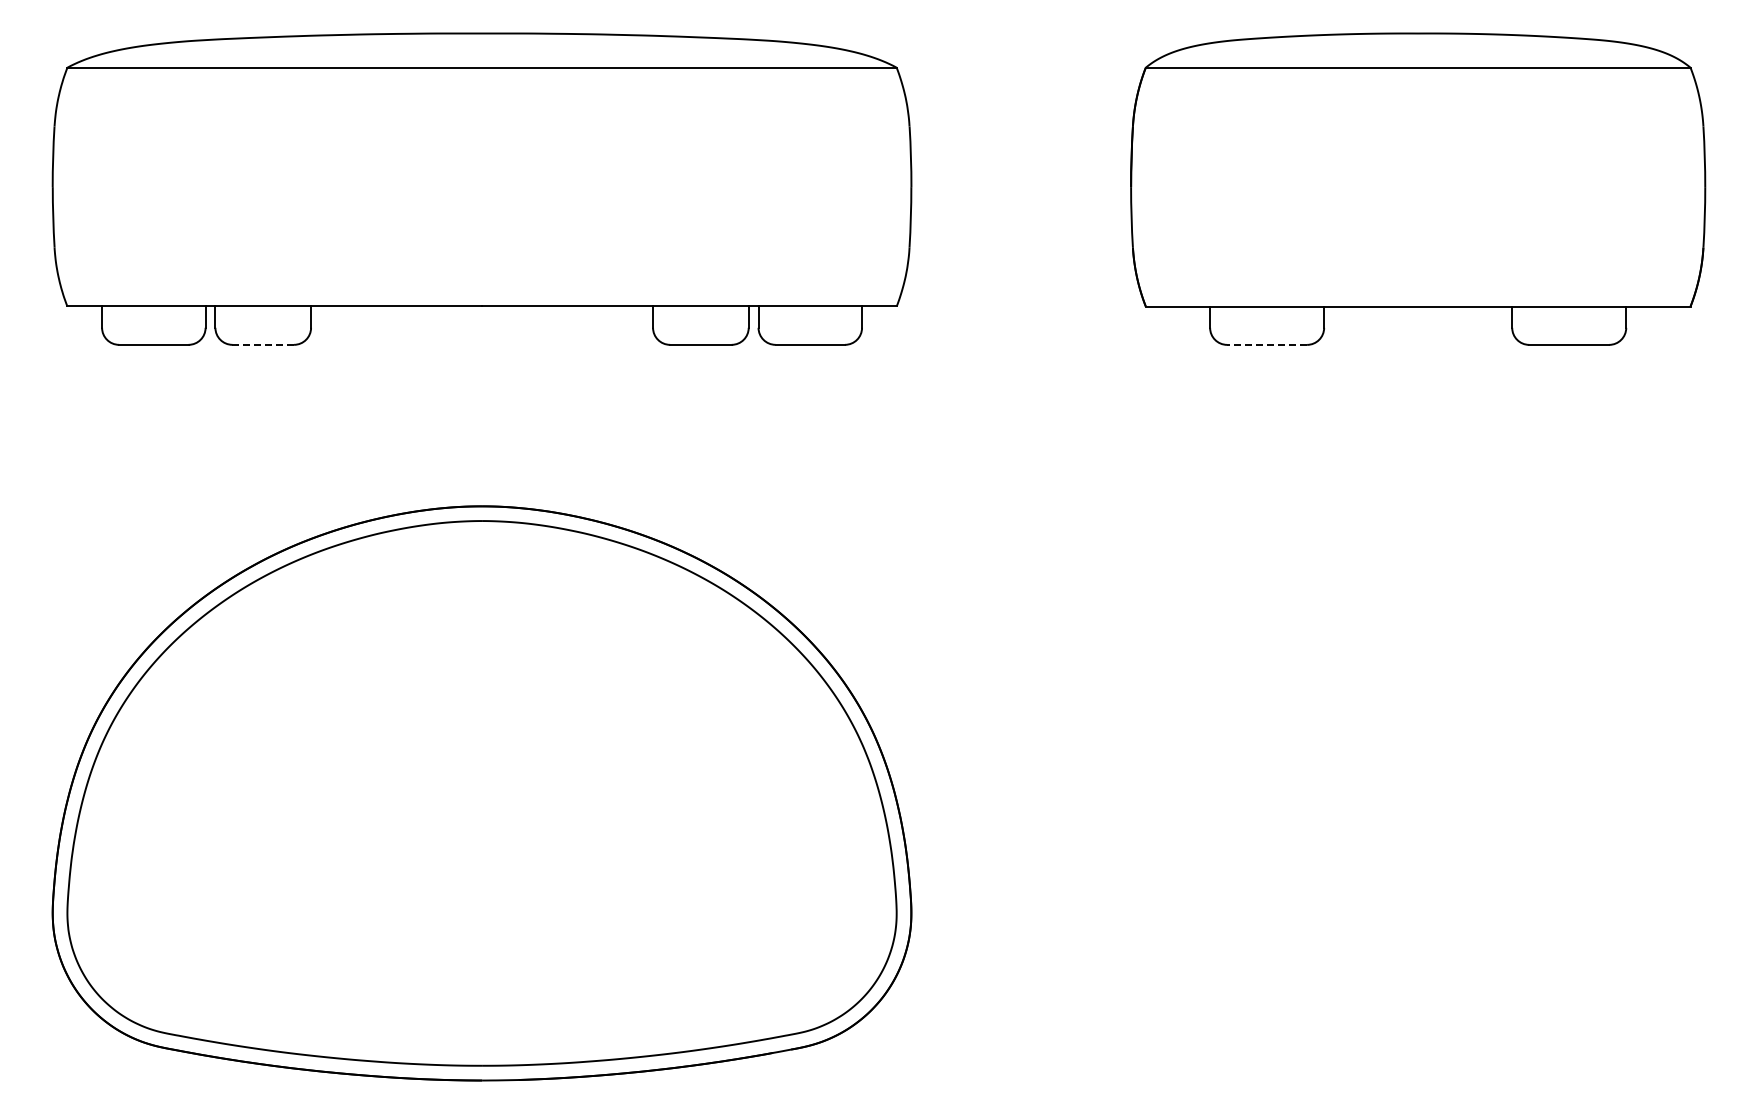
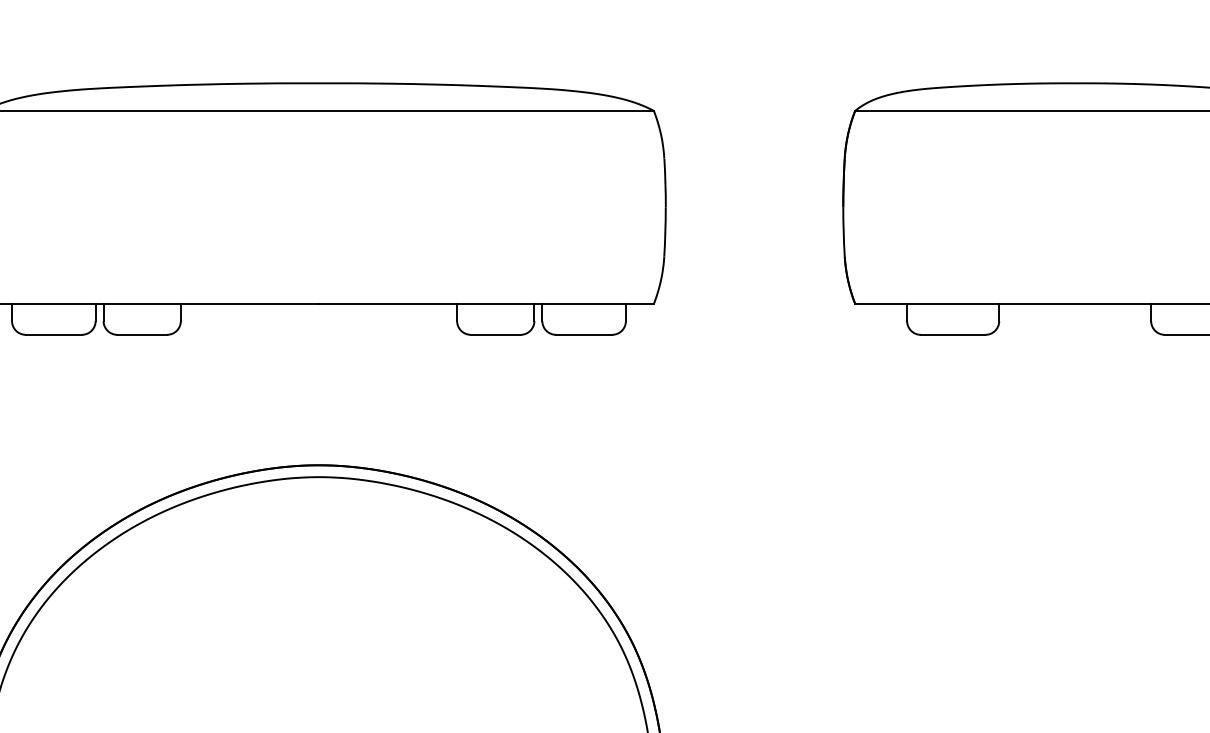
line: (263, 344) -> (142, 334), dashed -> solid
line: (1267, 344) -> (953, 334), dashed -> solid

